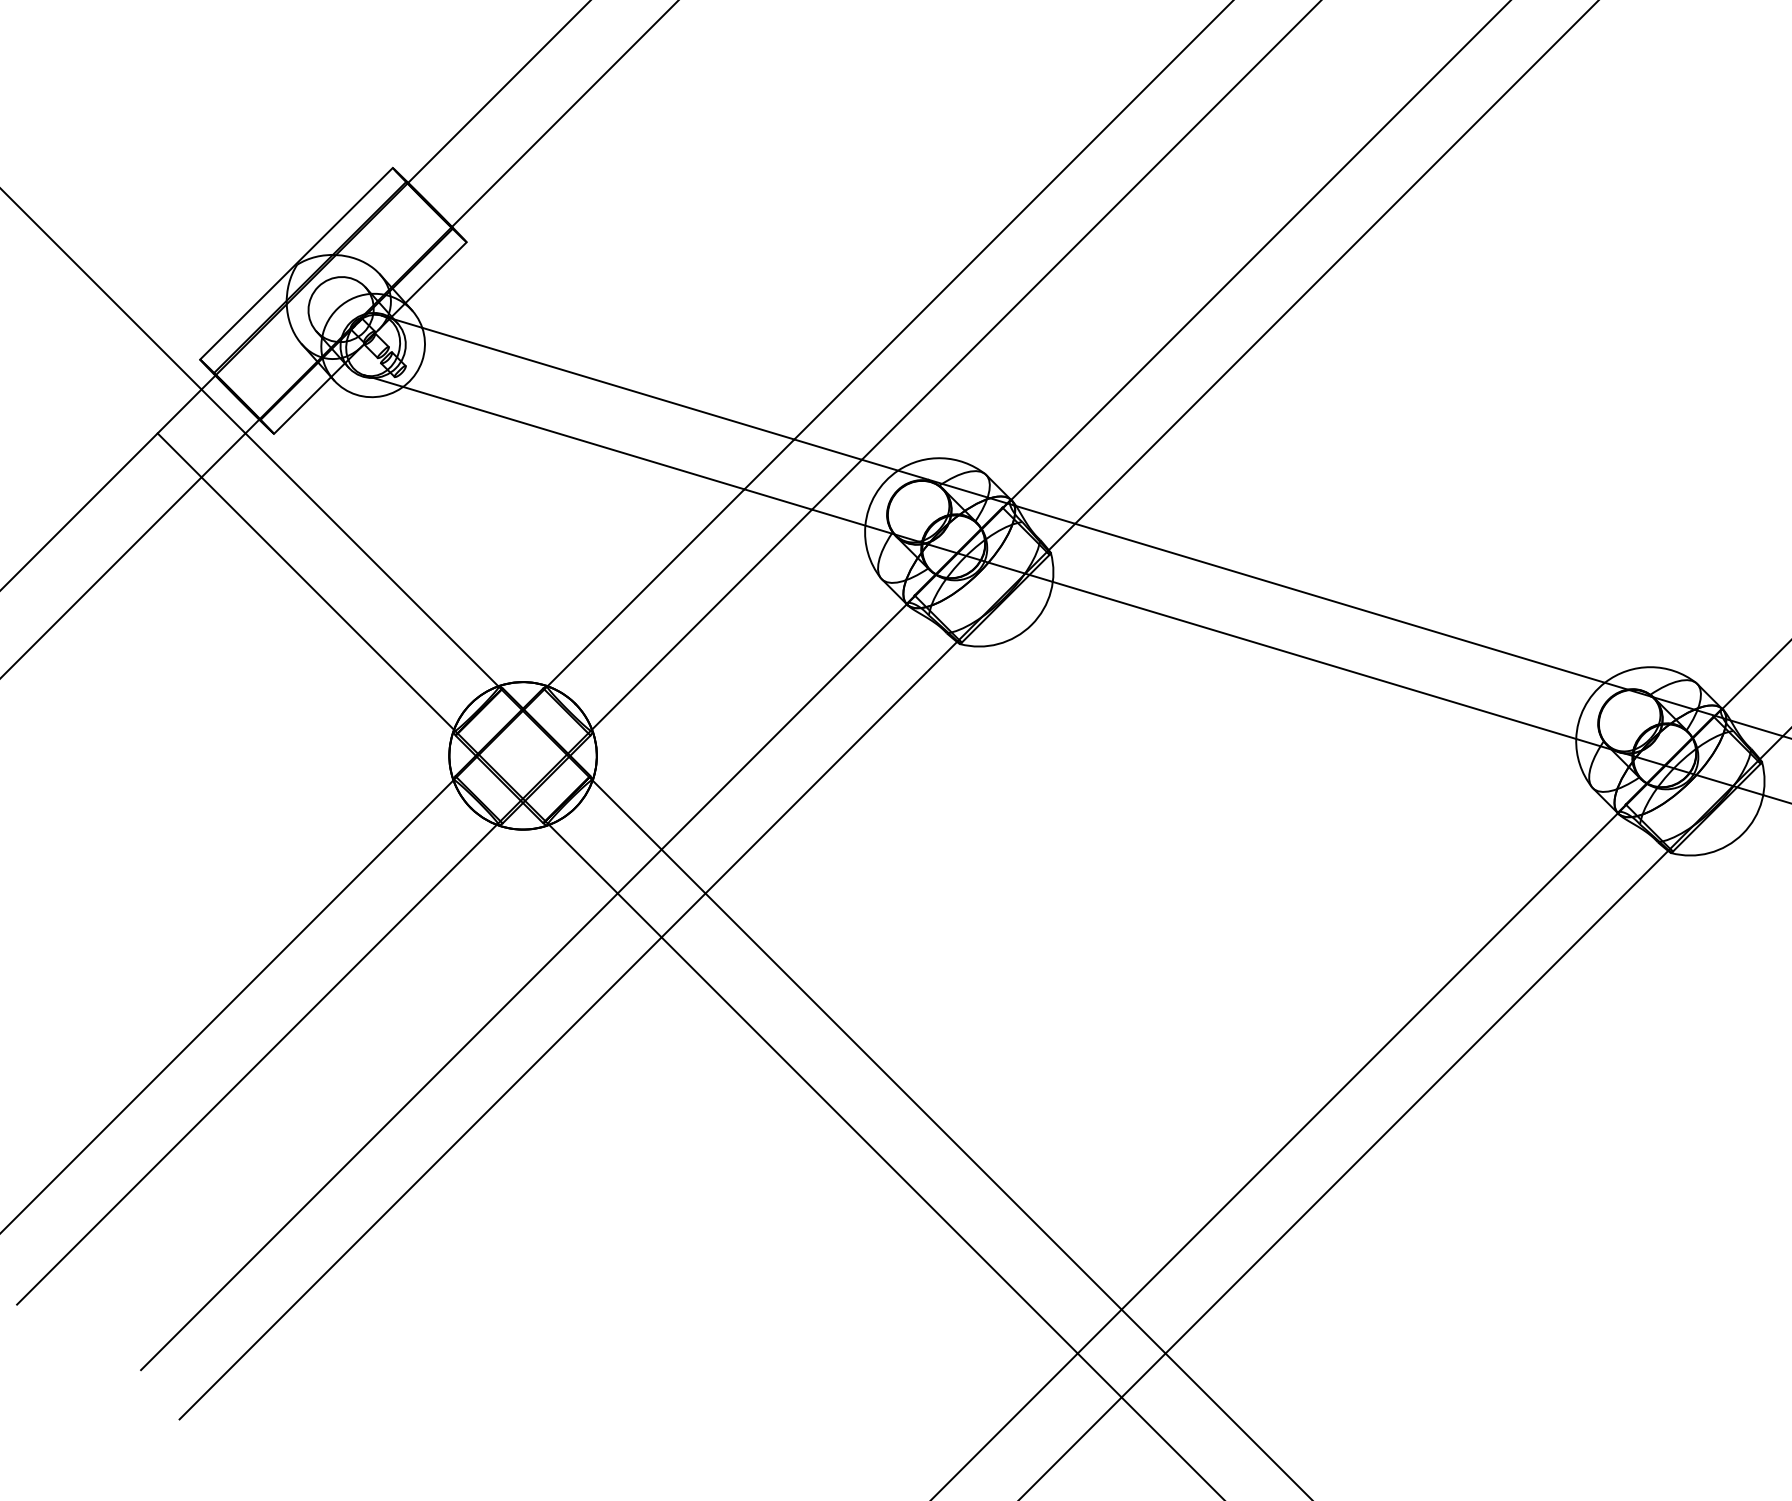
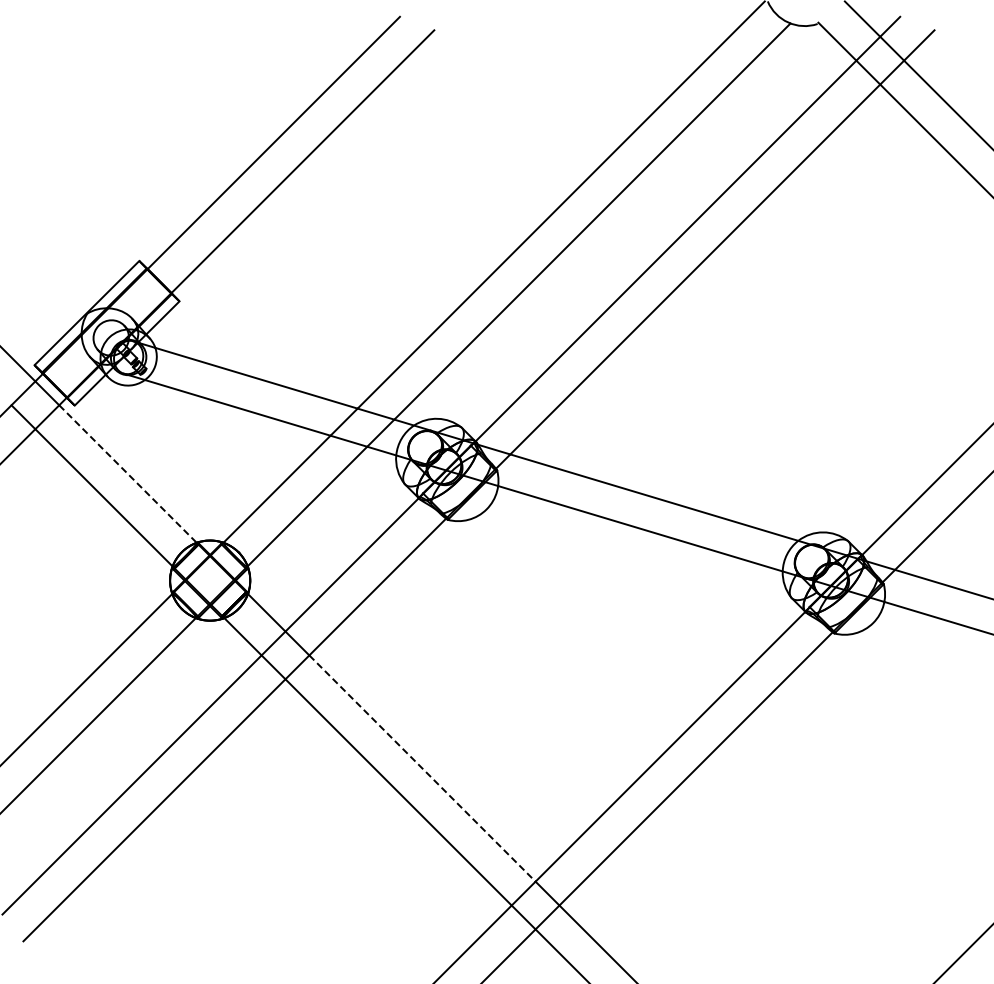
line: (372, 560) -> (128, 474), solid -> dashed
line: (913, 1101) -> (422, 768), solid -> dashed

